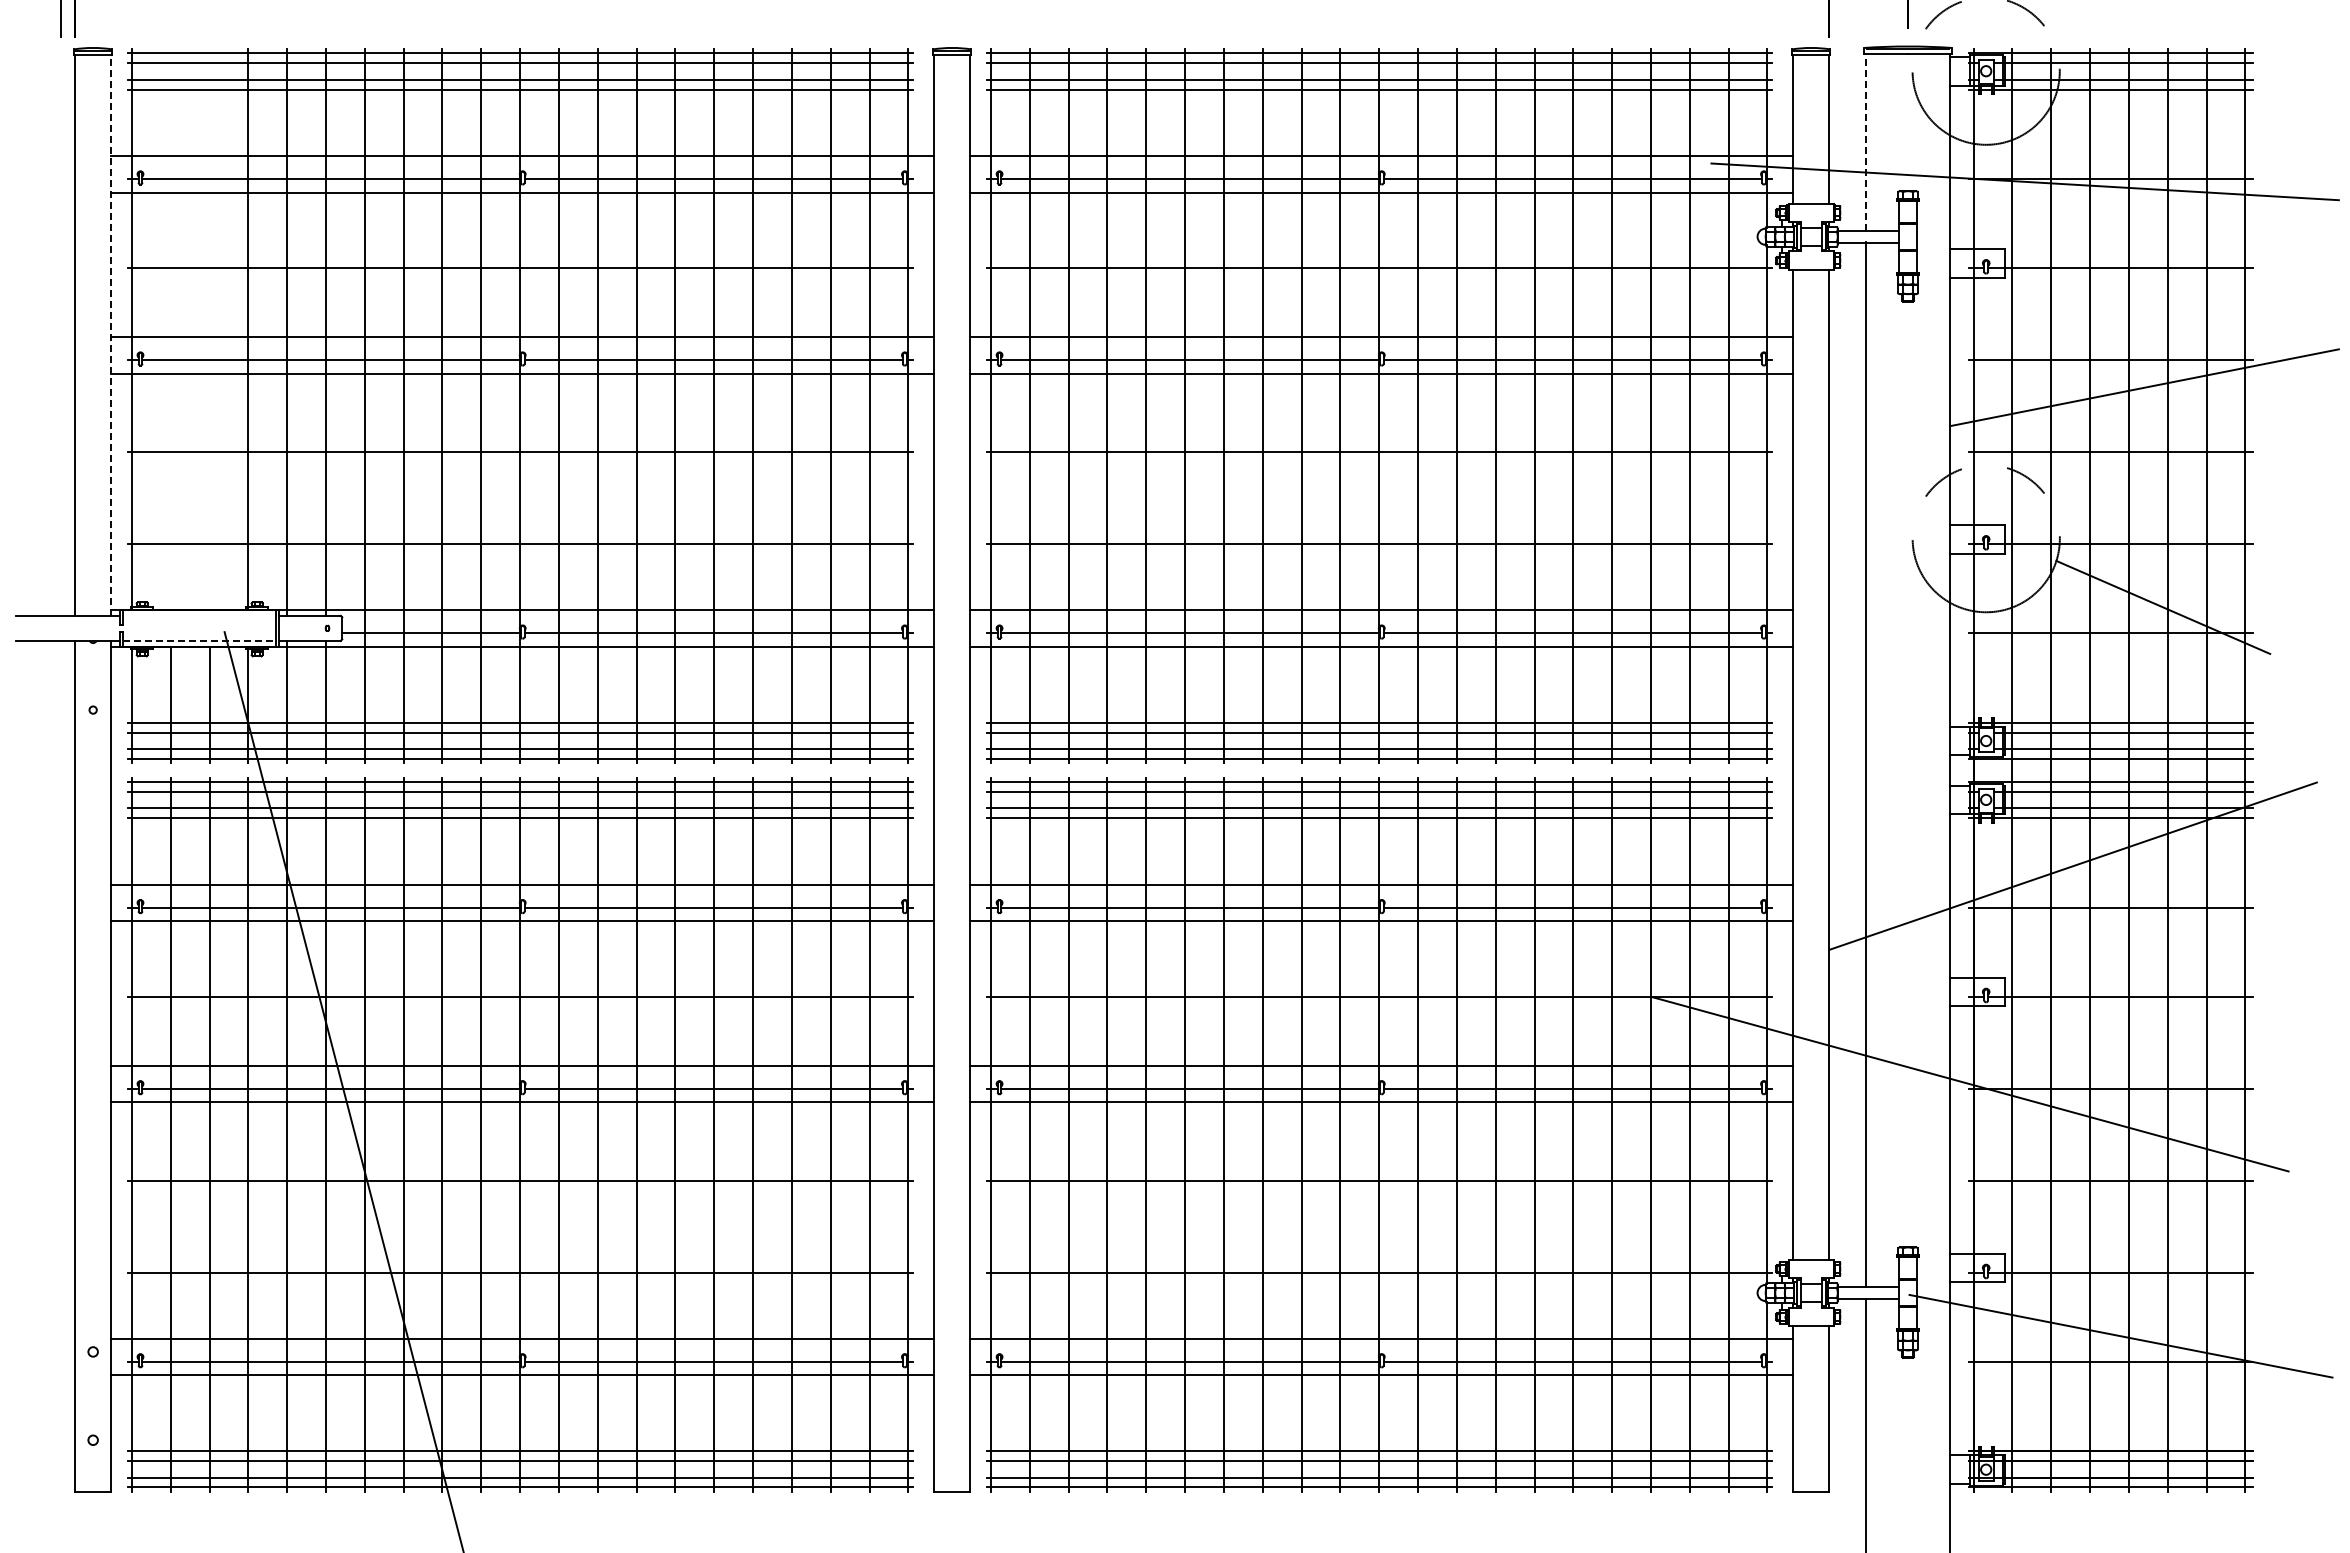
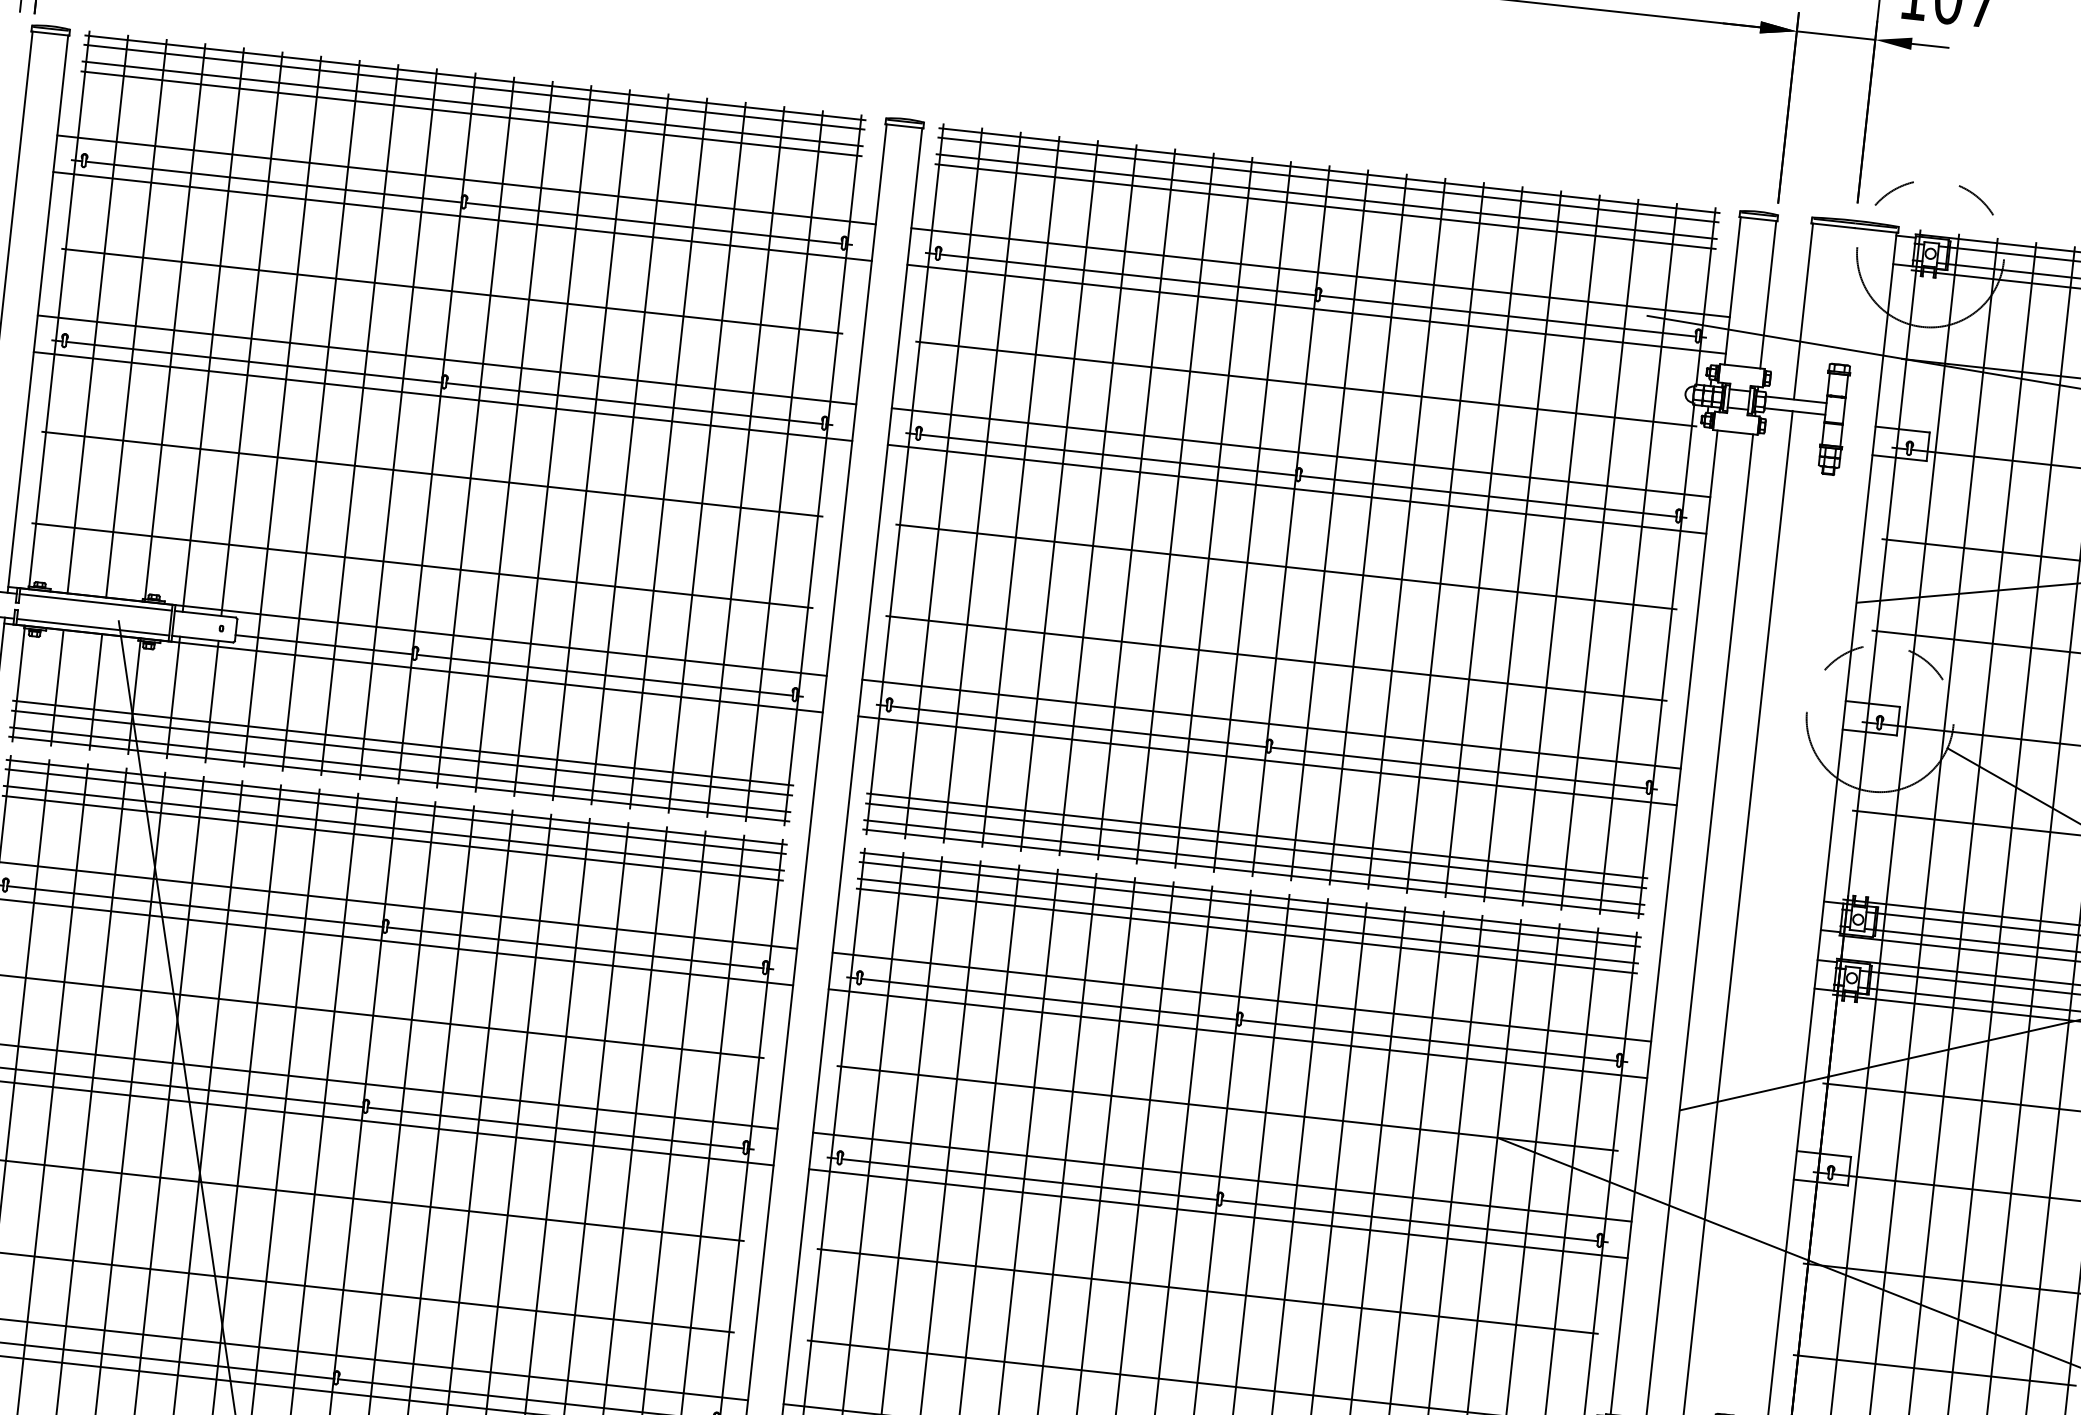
line: (1865, 141) -> (1803, 310), dashed -> solid
line: (170, 329) -> (97, 314), added
line: (209, 329) -> (136, 318), added
line: (111, 335) -> (38, 314), dashed -> solid
line: (199, 615) -> (95, 601), added
line: (199, 640) -> (92, 626), dashed -> solid

